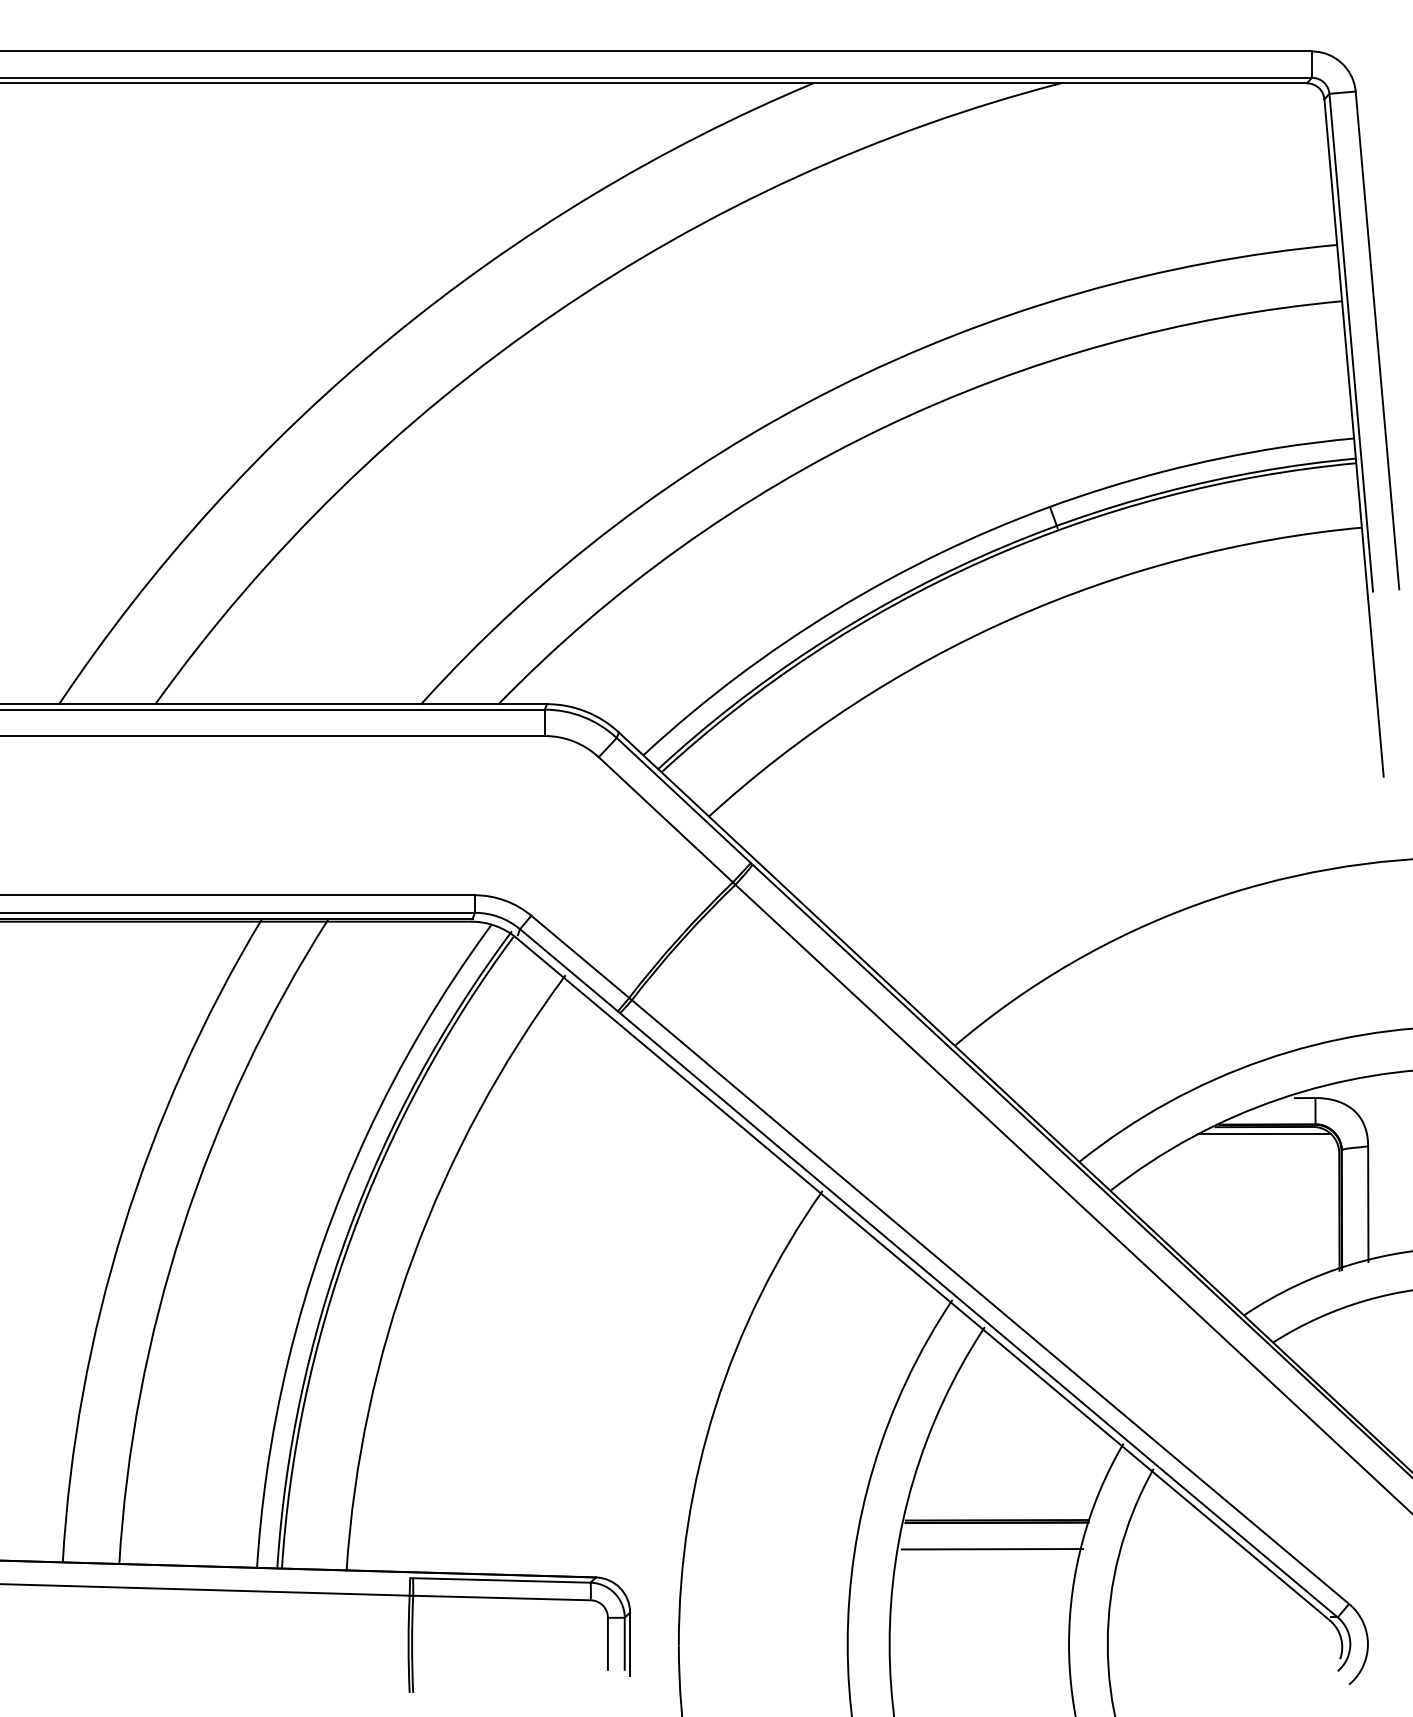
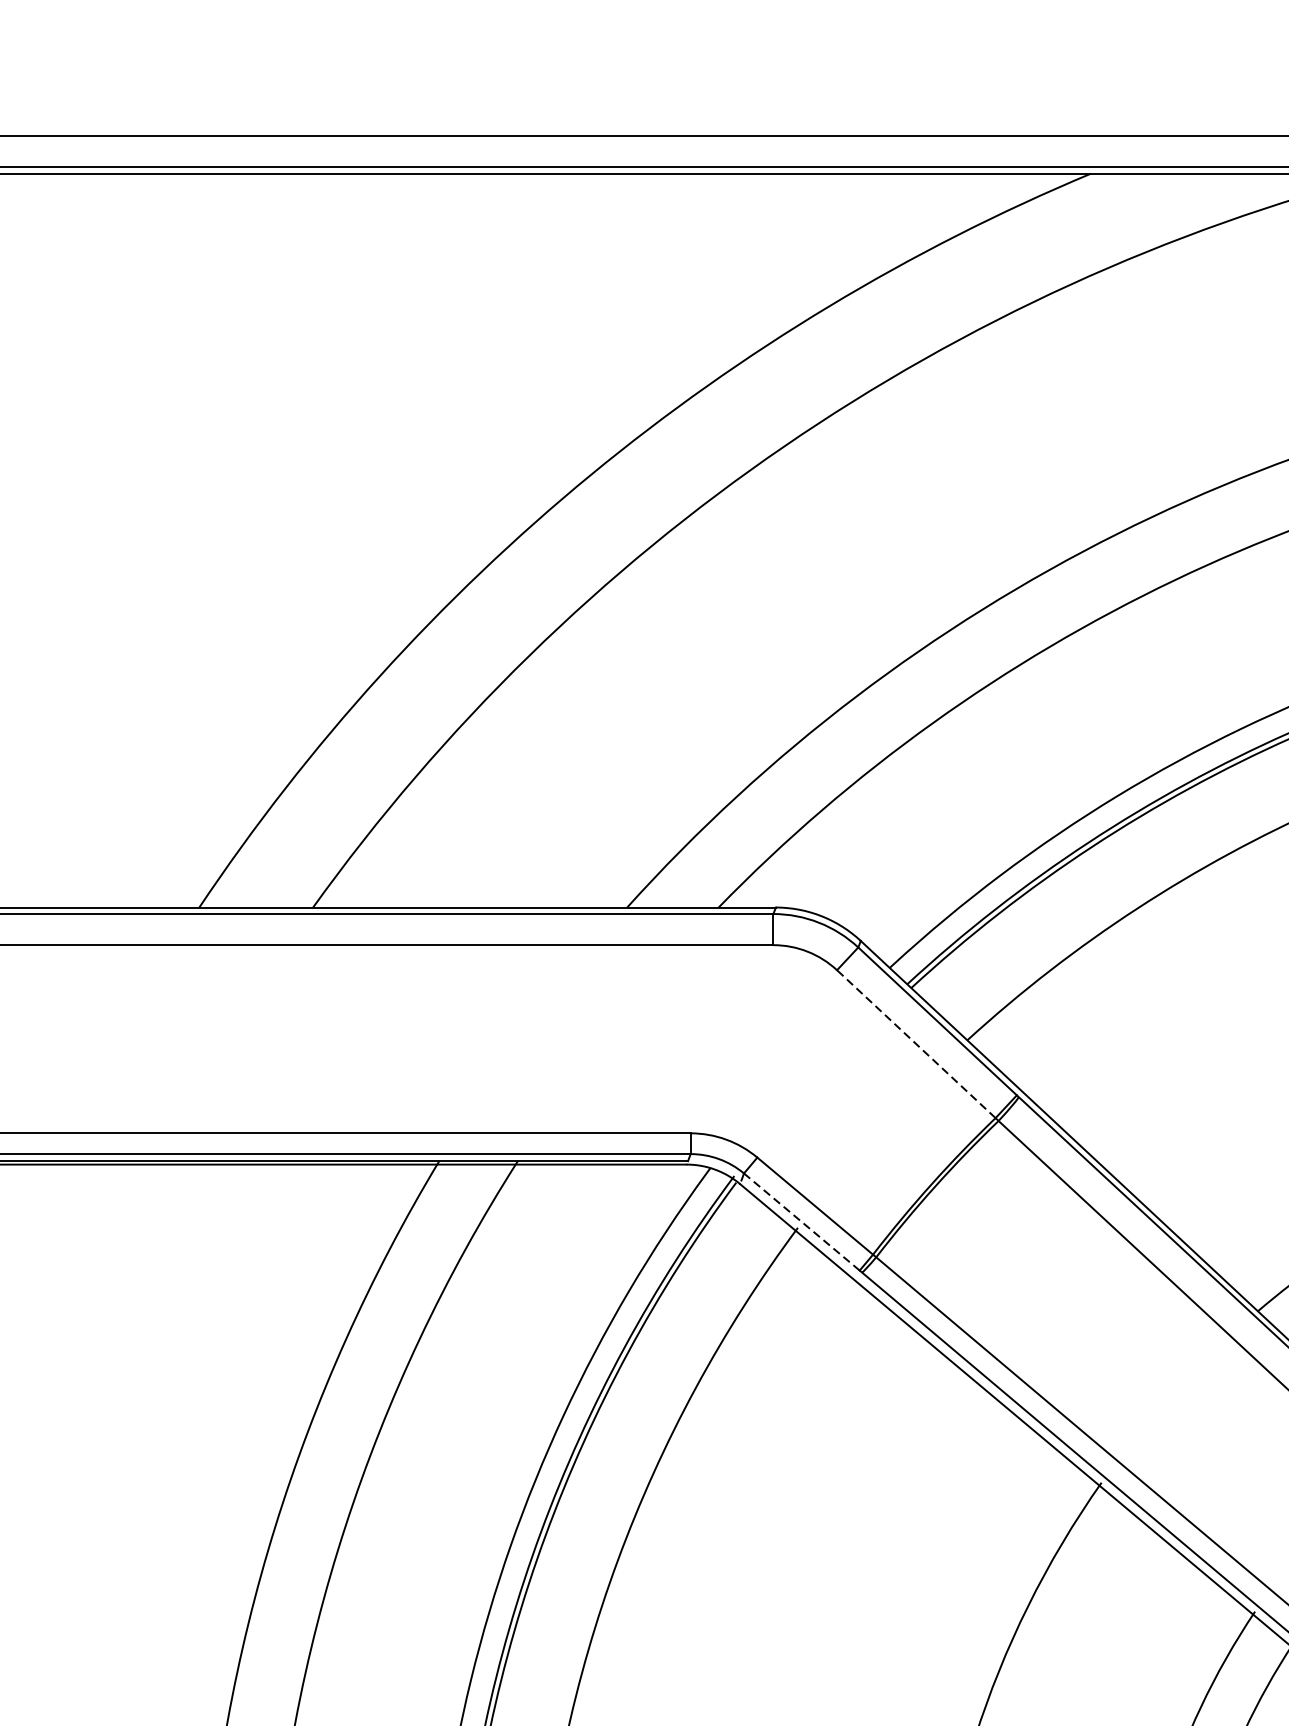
line: (665, 819) -> (915, 1043), solid -> dashed
line: (569, 970) -> (802, 1222), solid -> dashed

